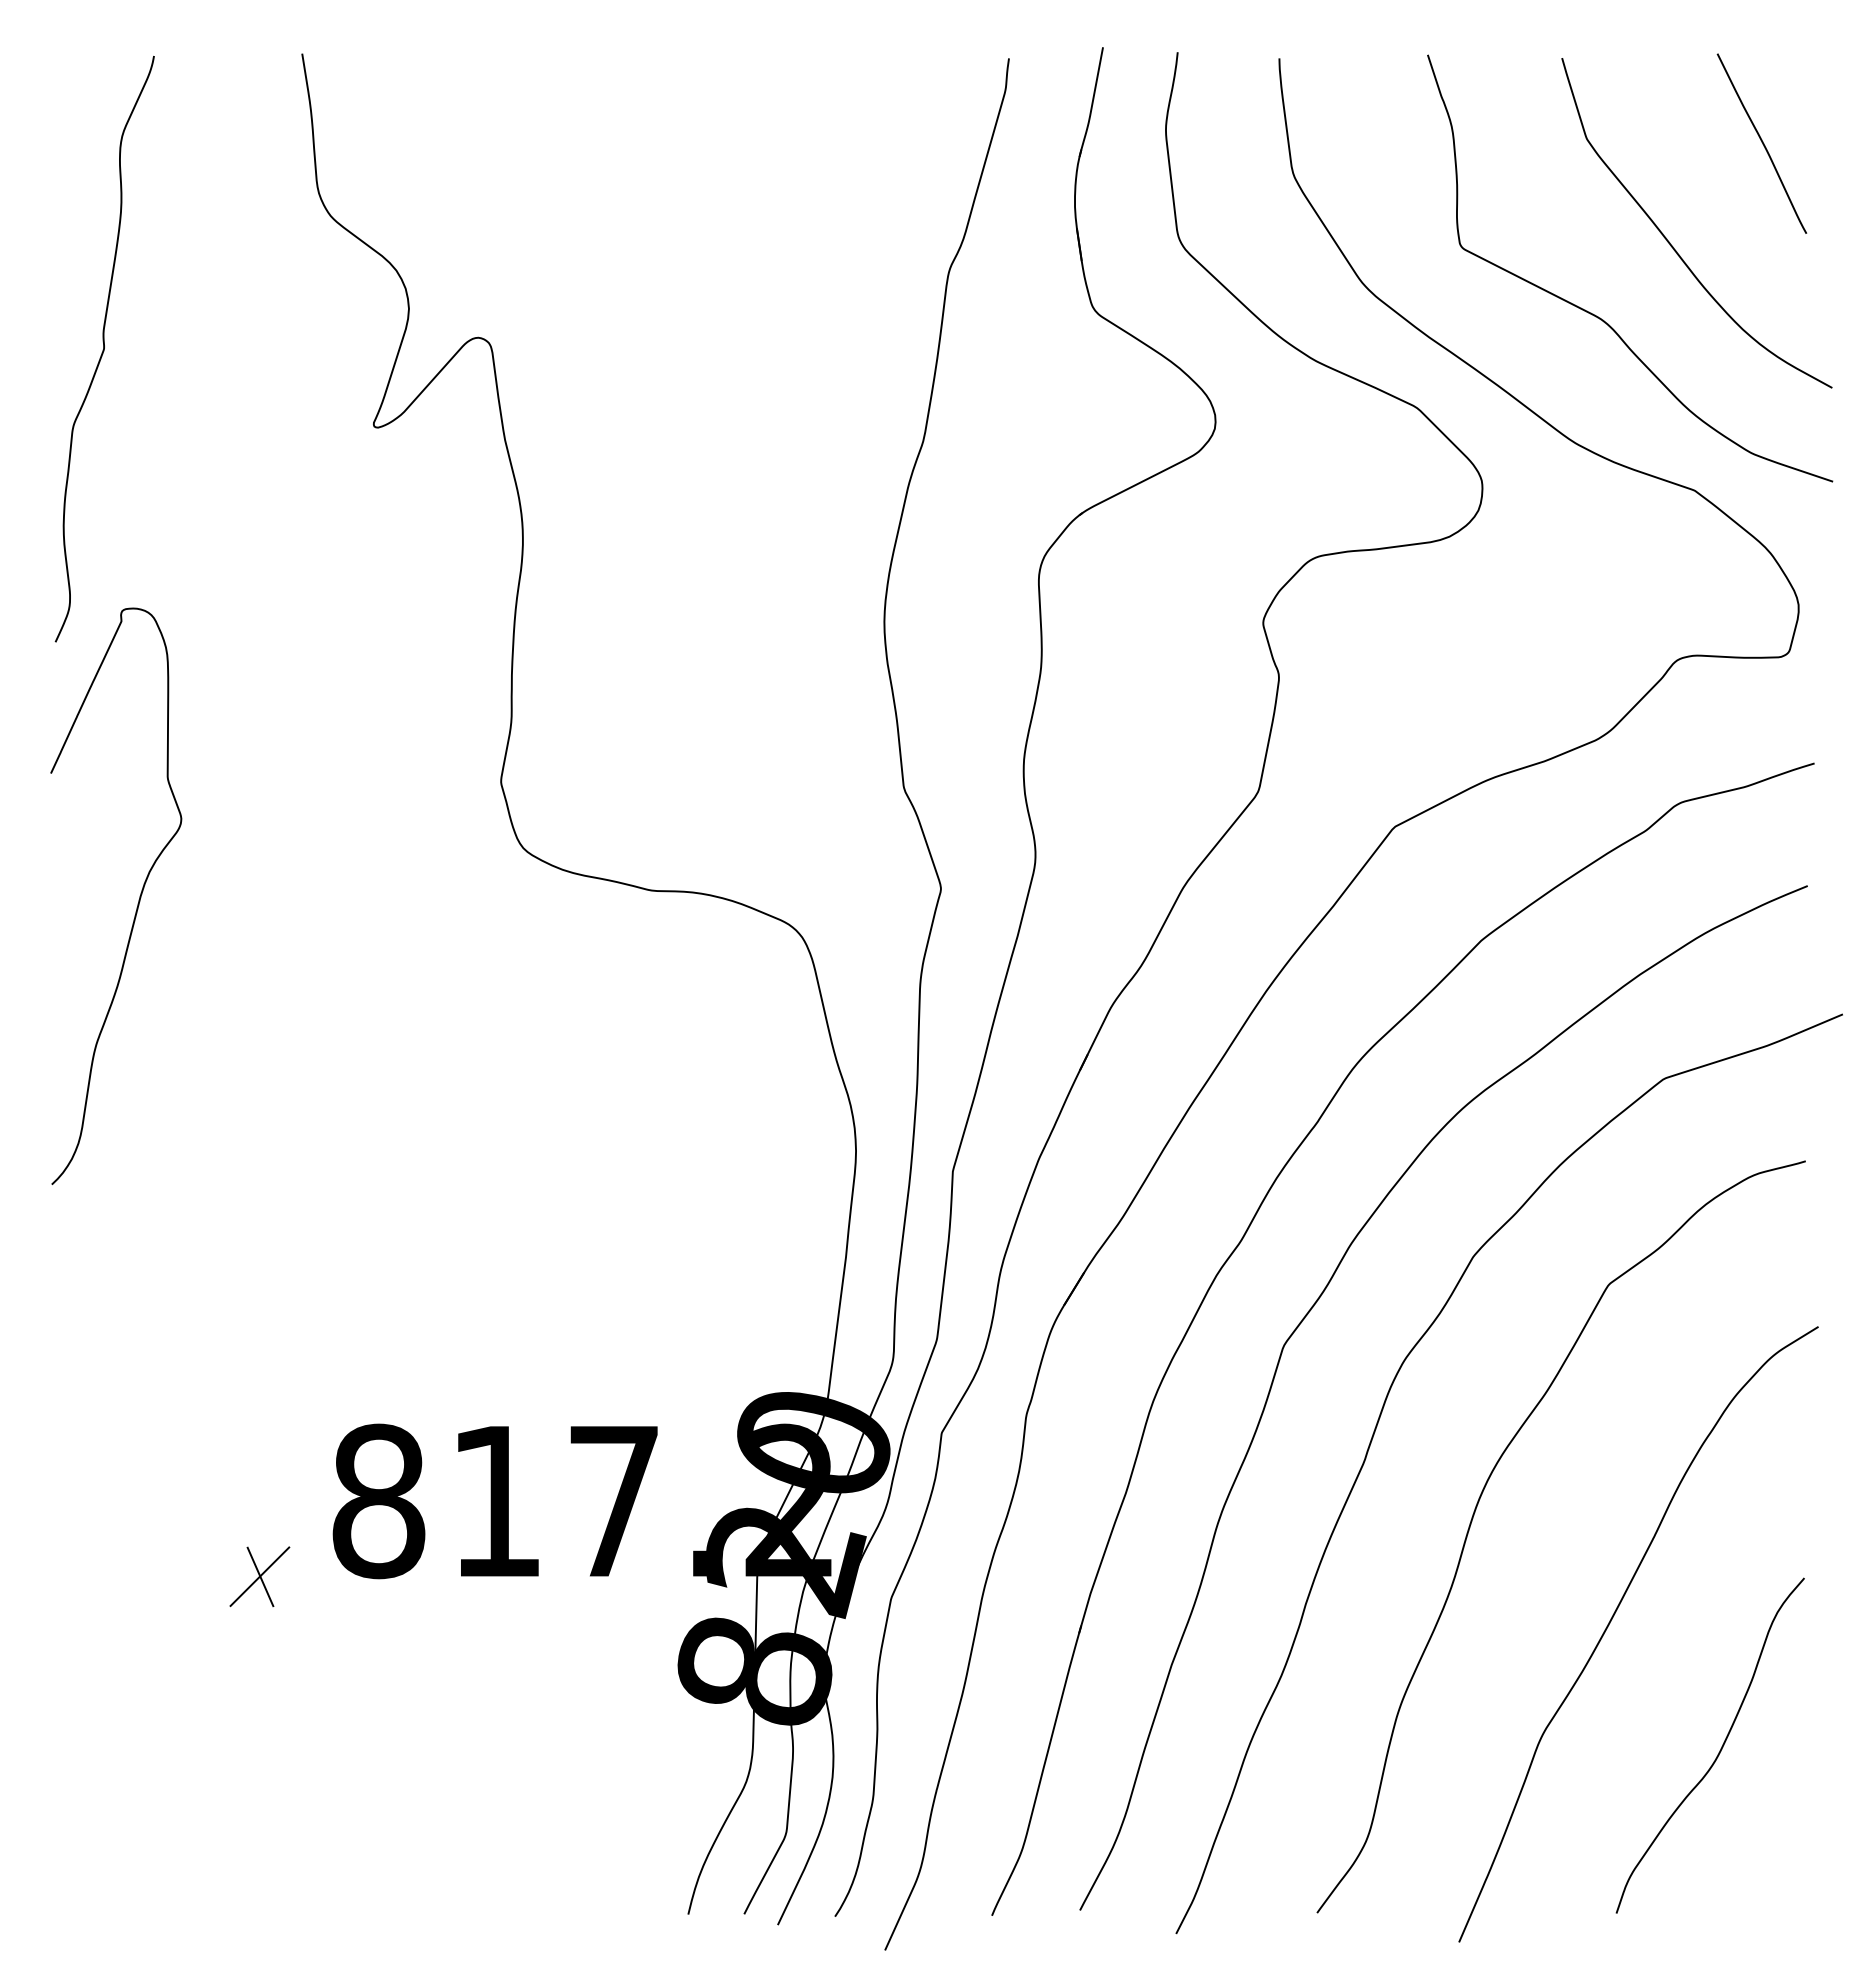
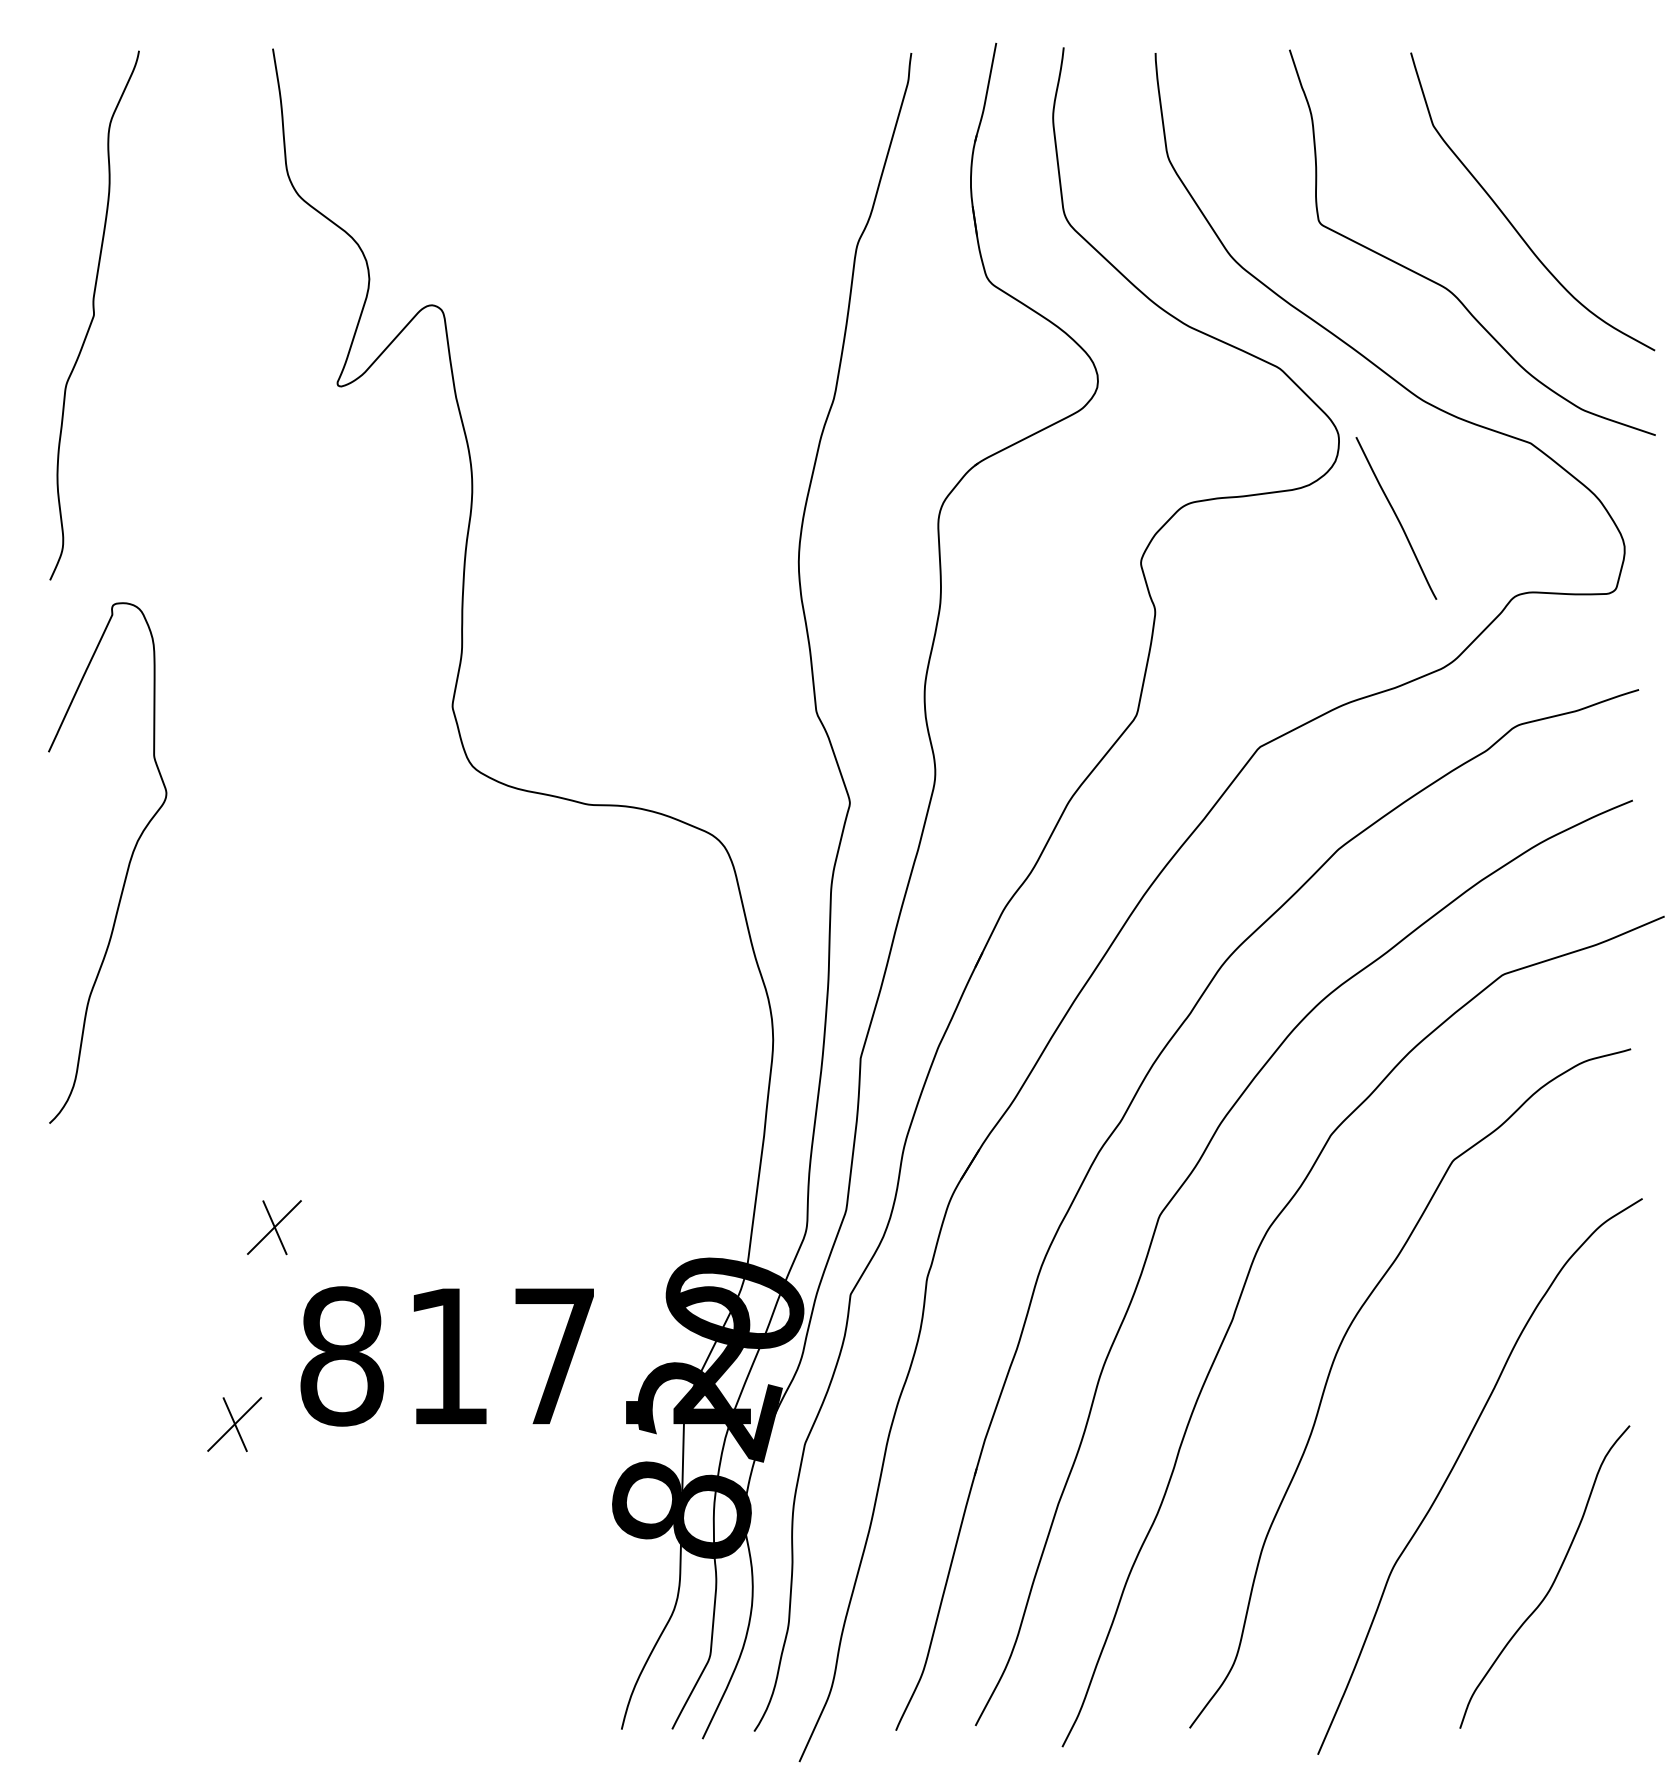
curve: (1761, 142) -> (1395, 517), moved
curve: (138, 899) -> (127, 866), moved
part: (303, 1358) -> (274, 1227), added

